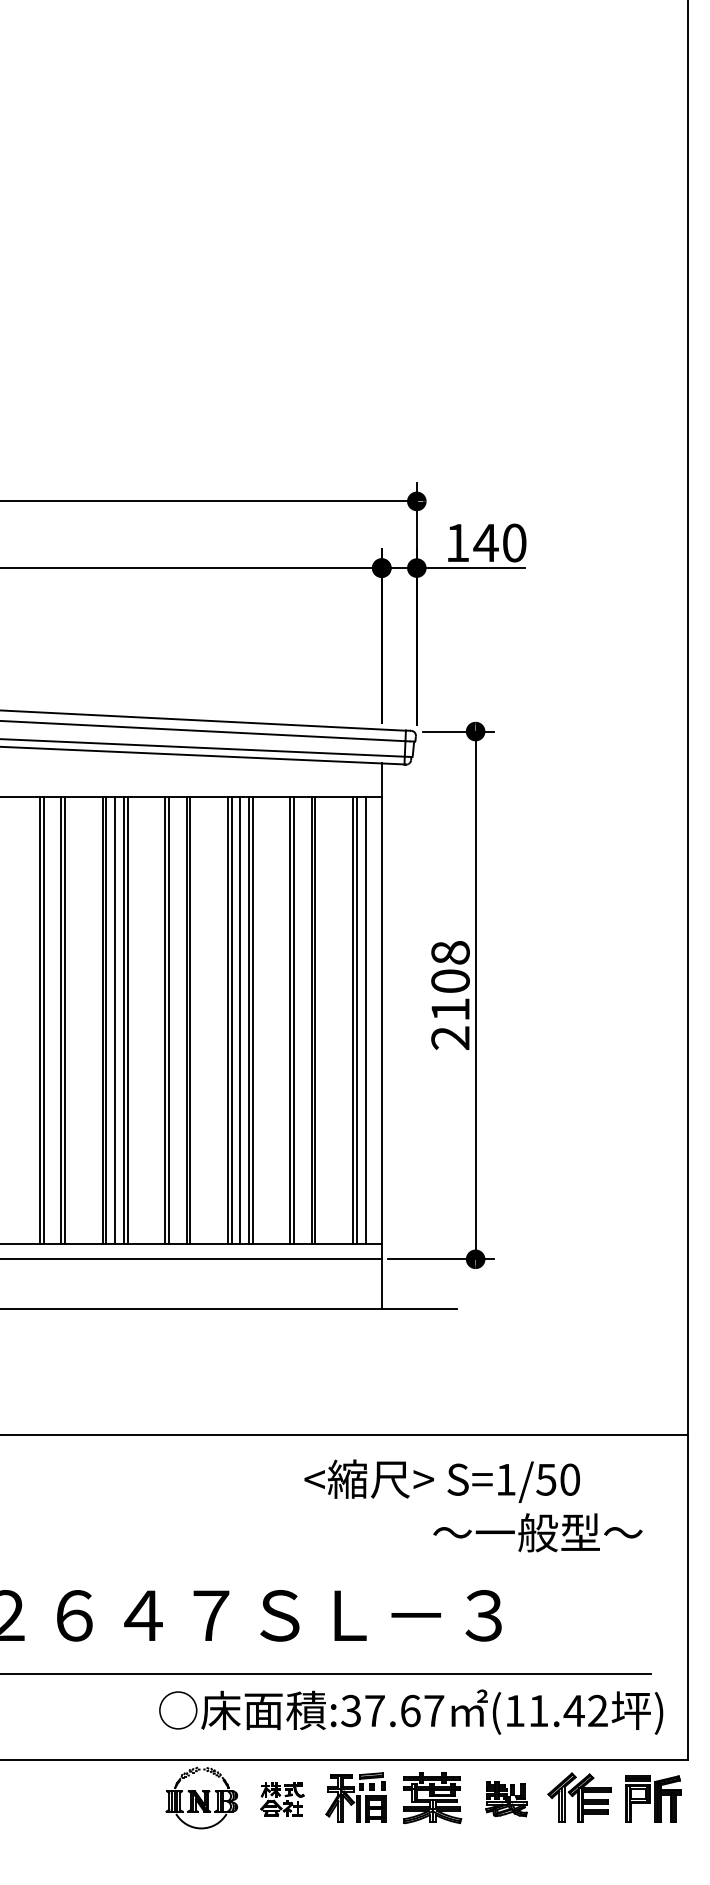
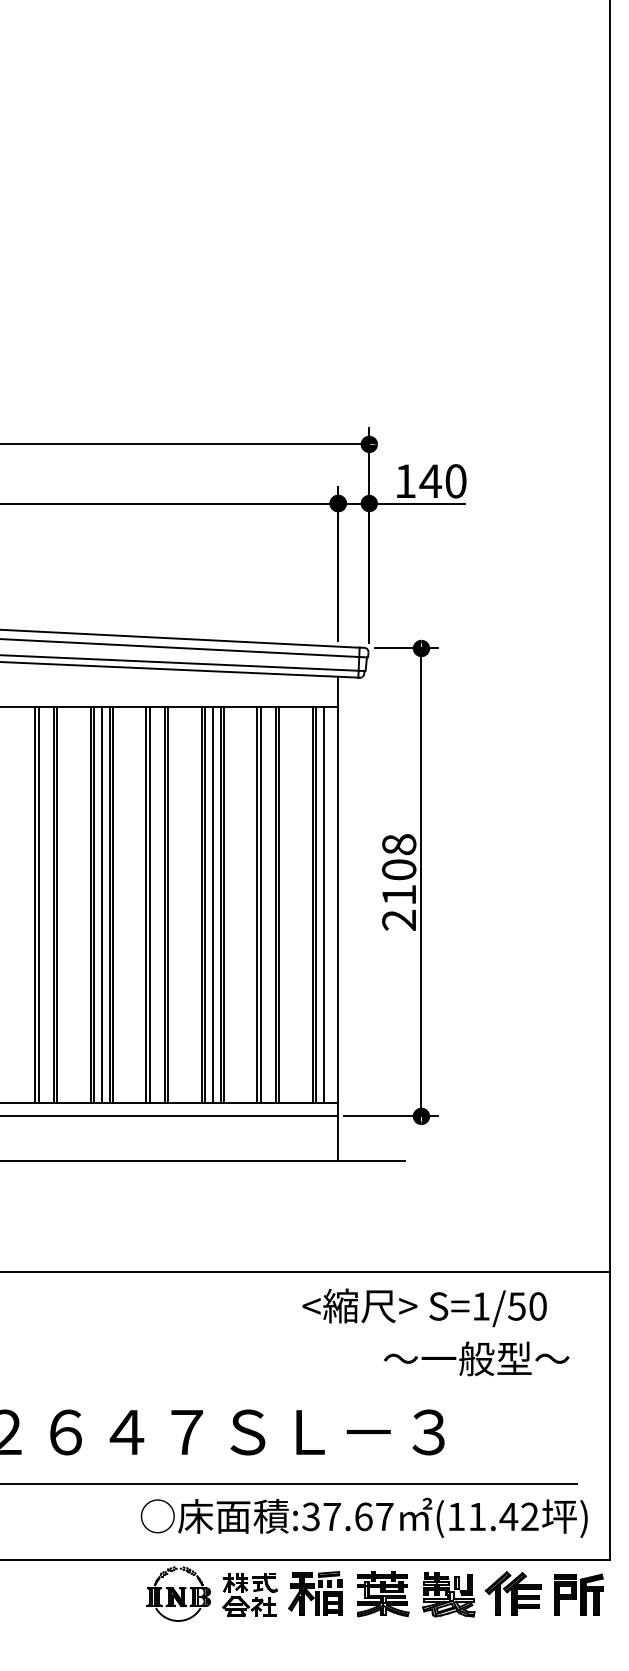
text: (441, 1480) -> (423, 1307), moved
part: (282, 1799) -> (250, 1595), size x1.43
part: (506, 1799) -> (448, 1595), size x1.43

